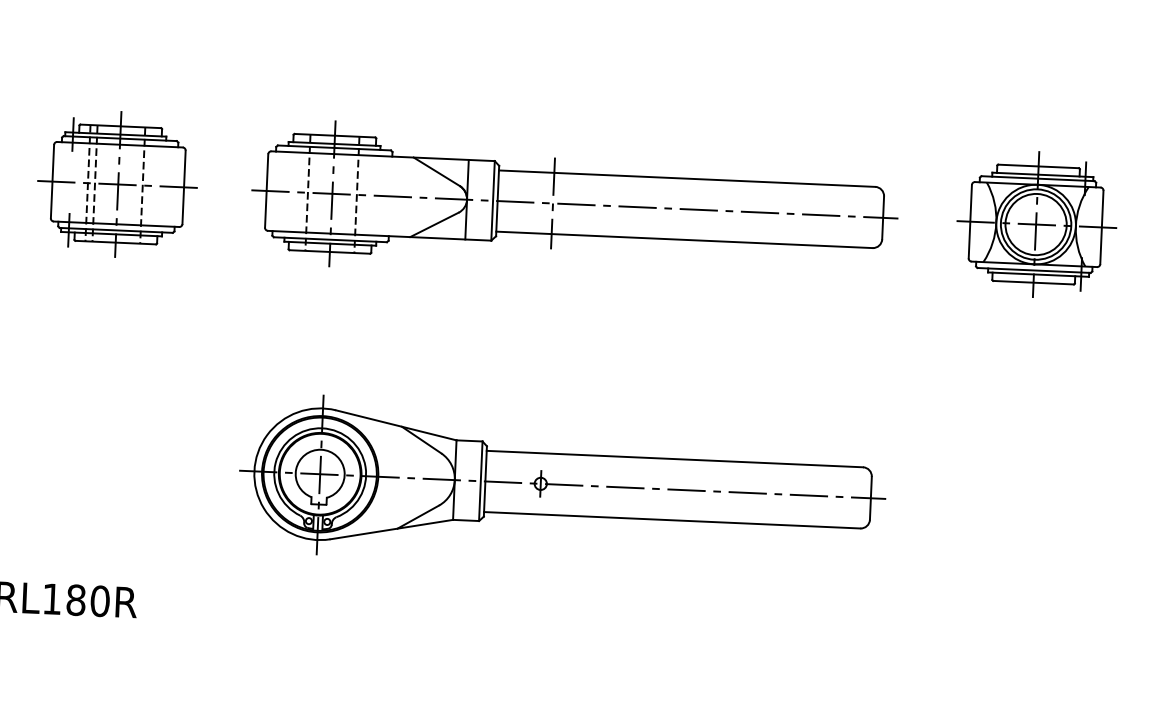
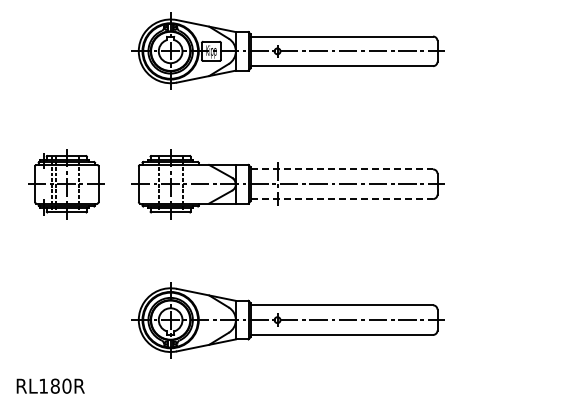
line: (688, 178) -> (342, 169), solid -> dashed
part: (1035, 225) -> (511, 184), removed
line: (685, 240) -> (342, 199), solid -> dashed

